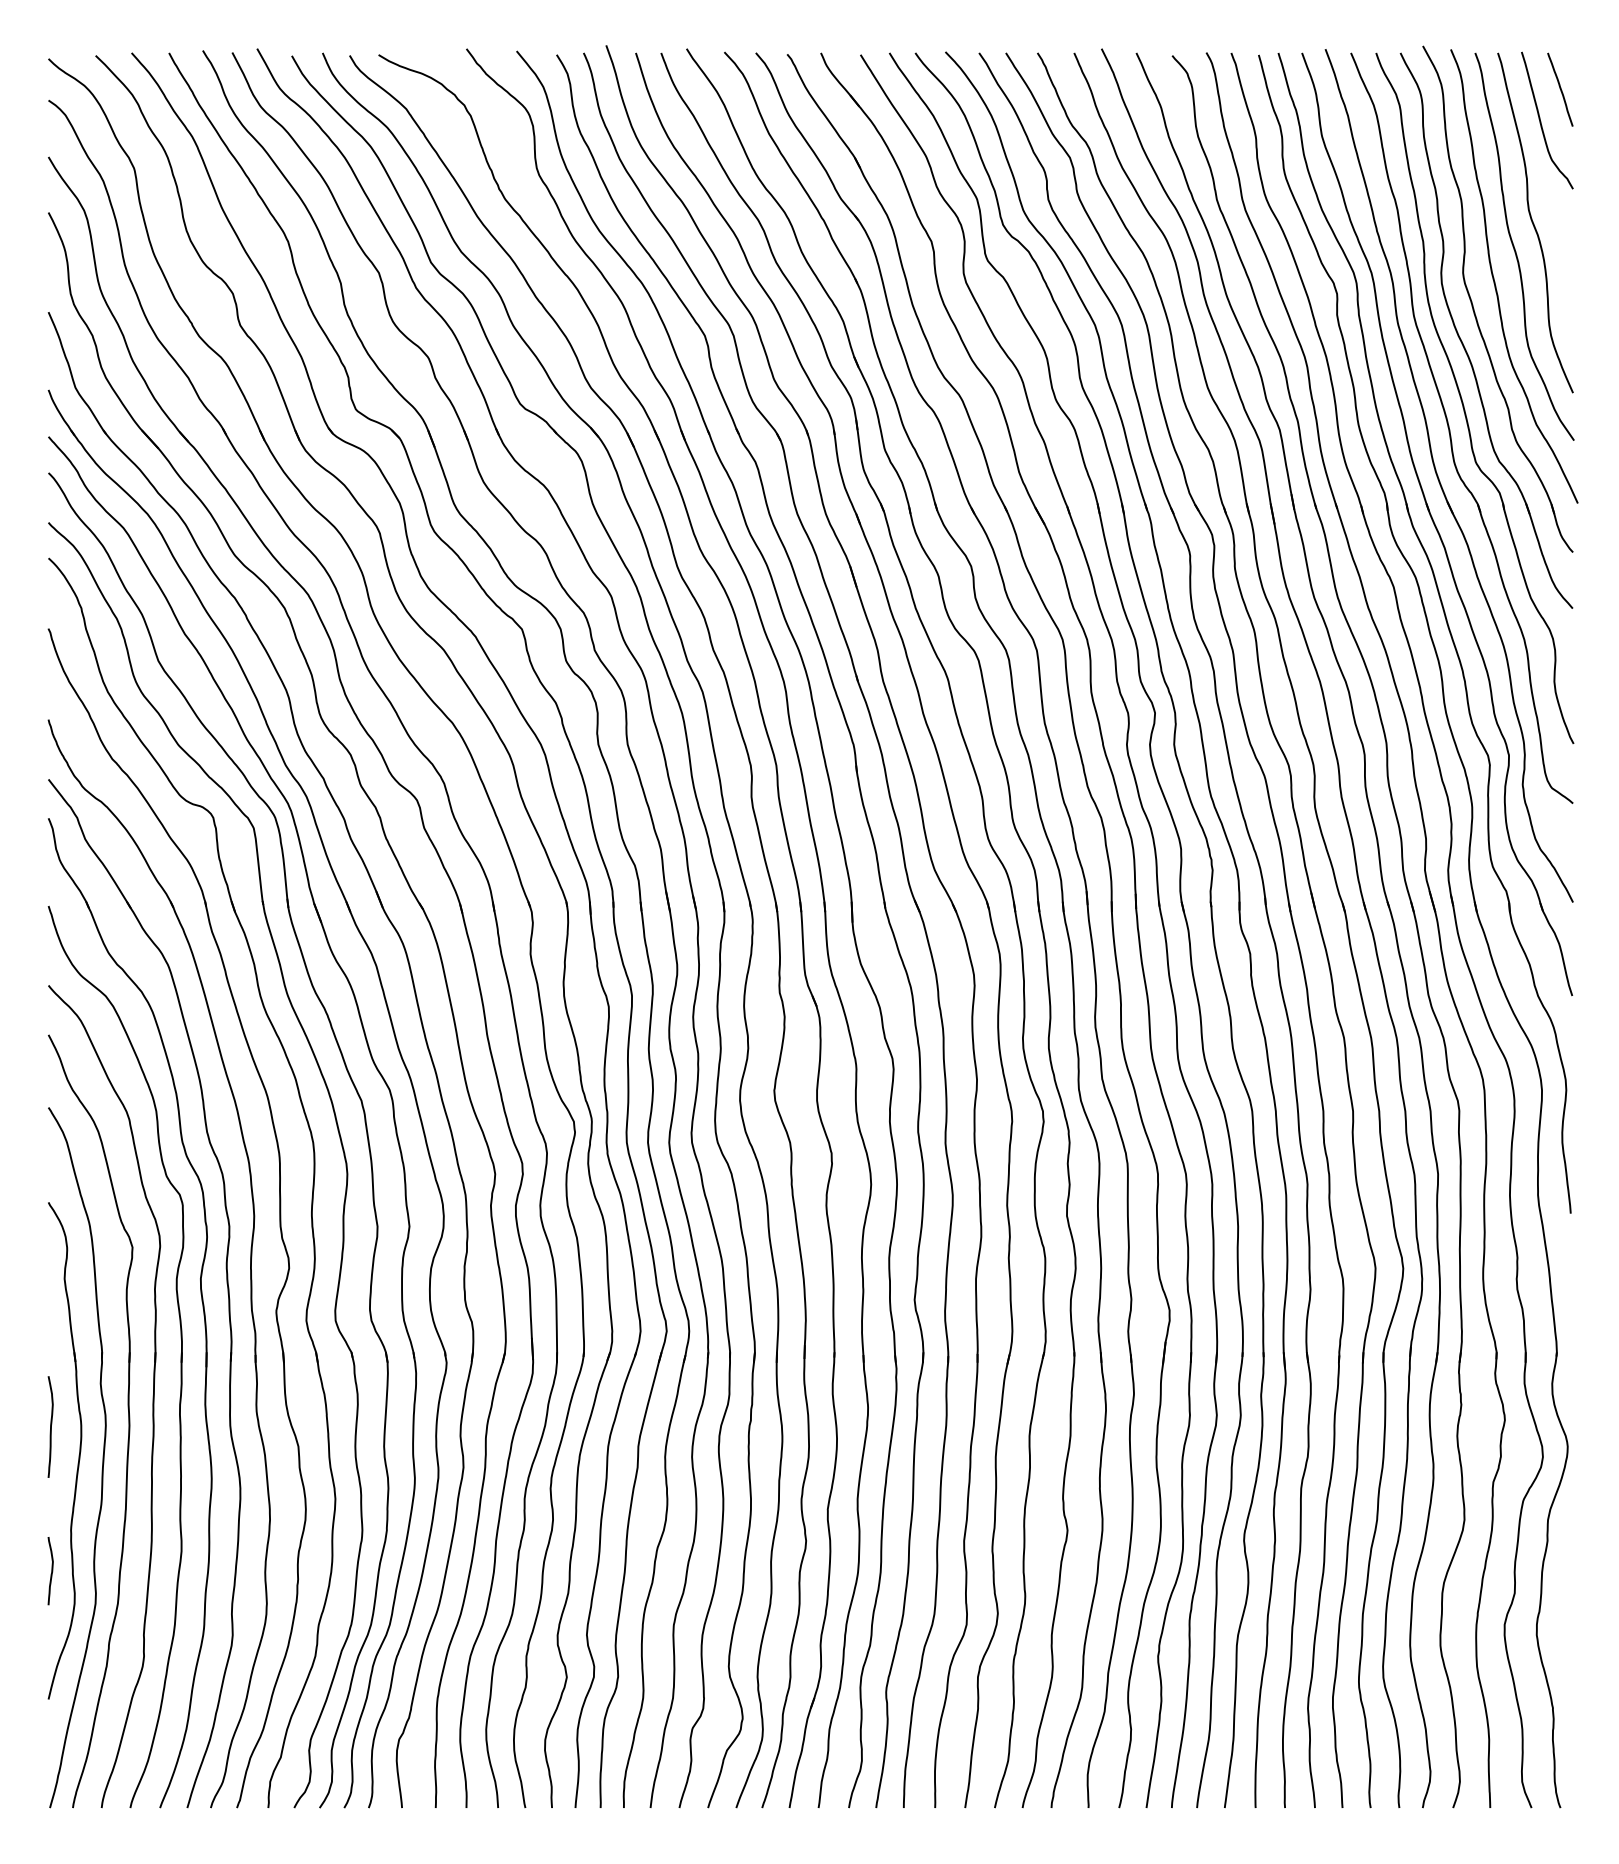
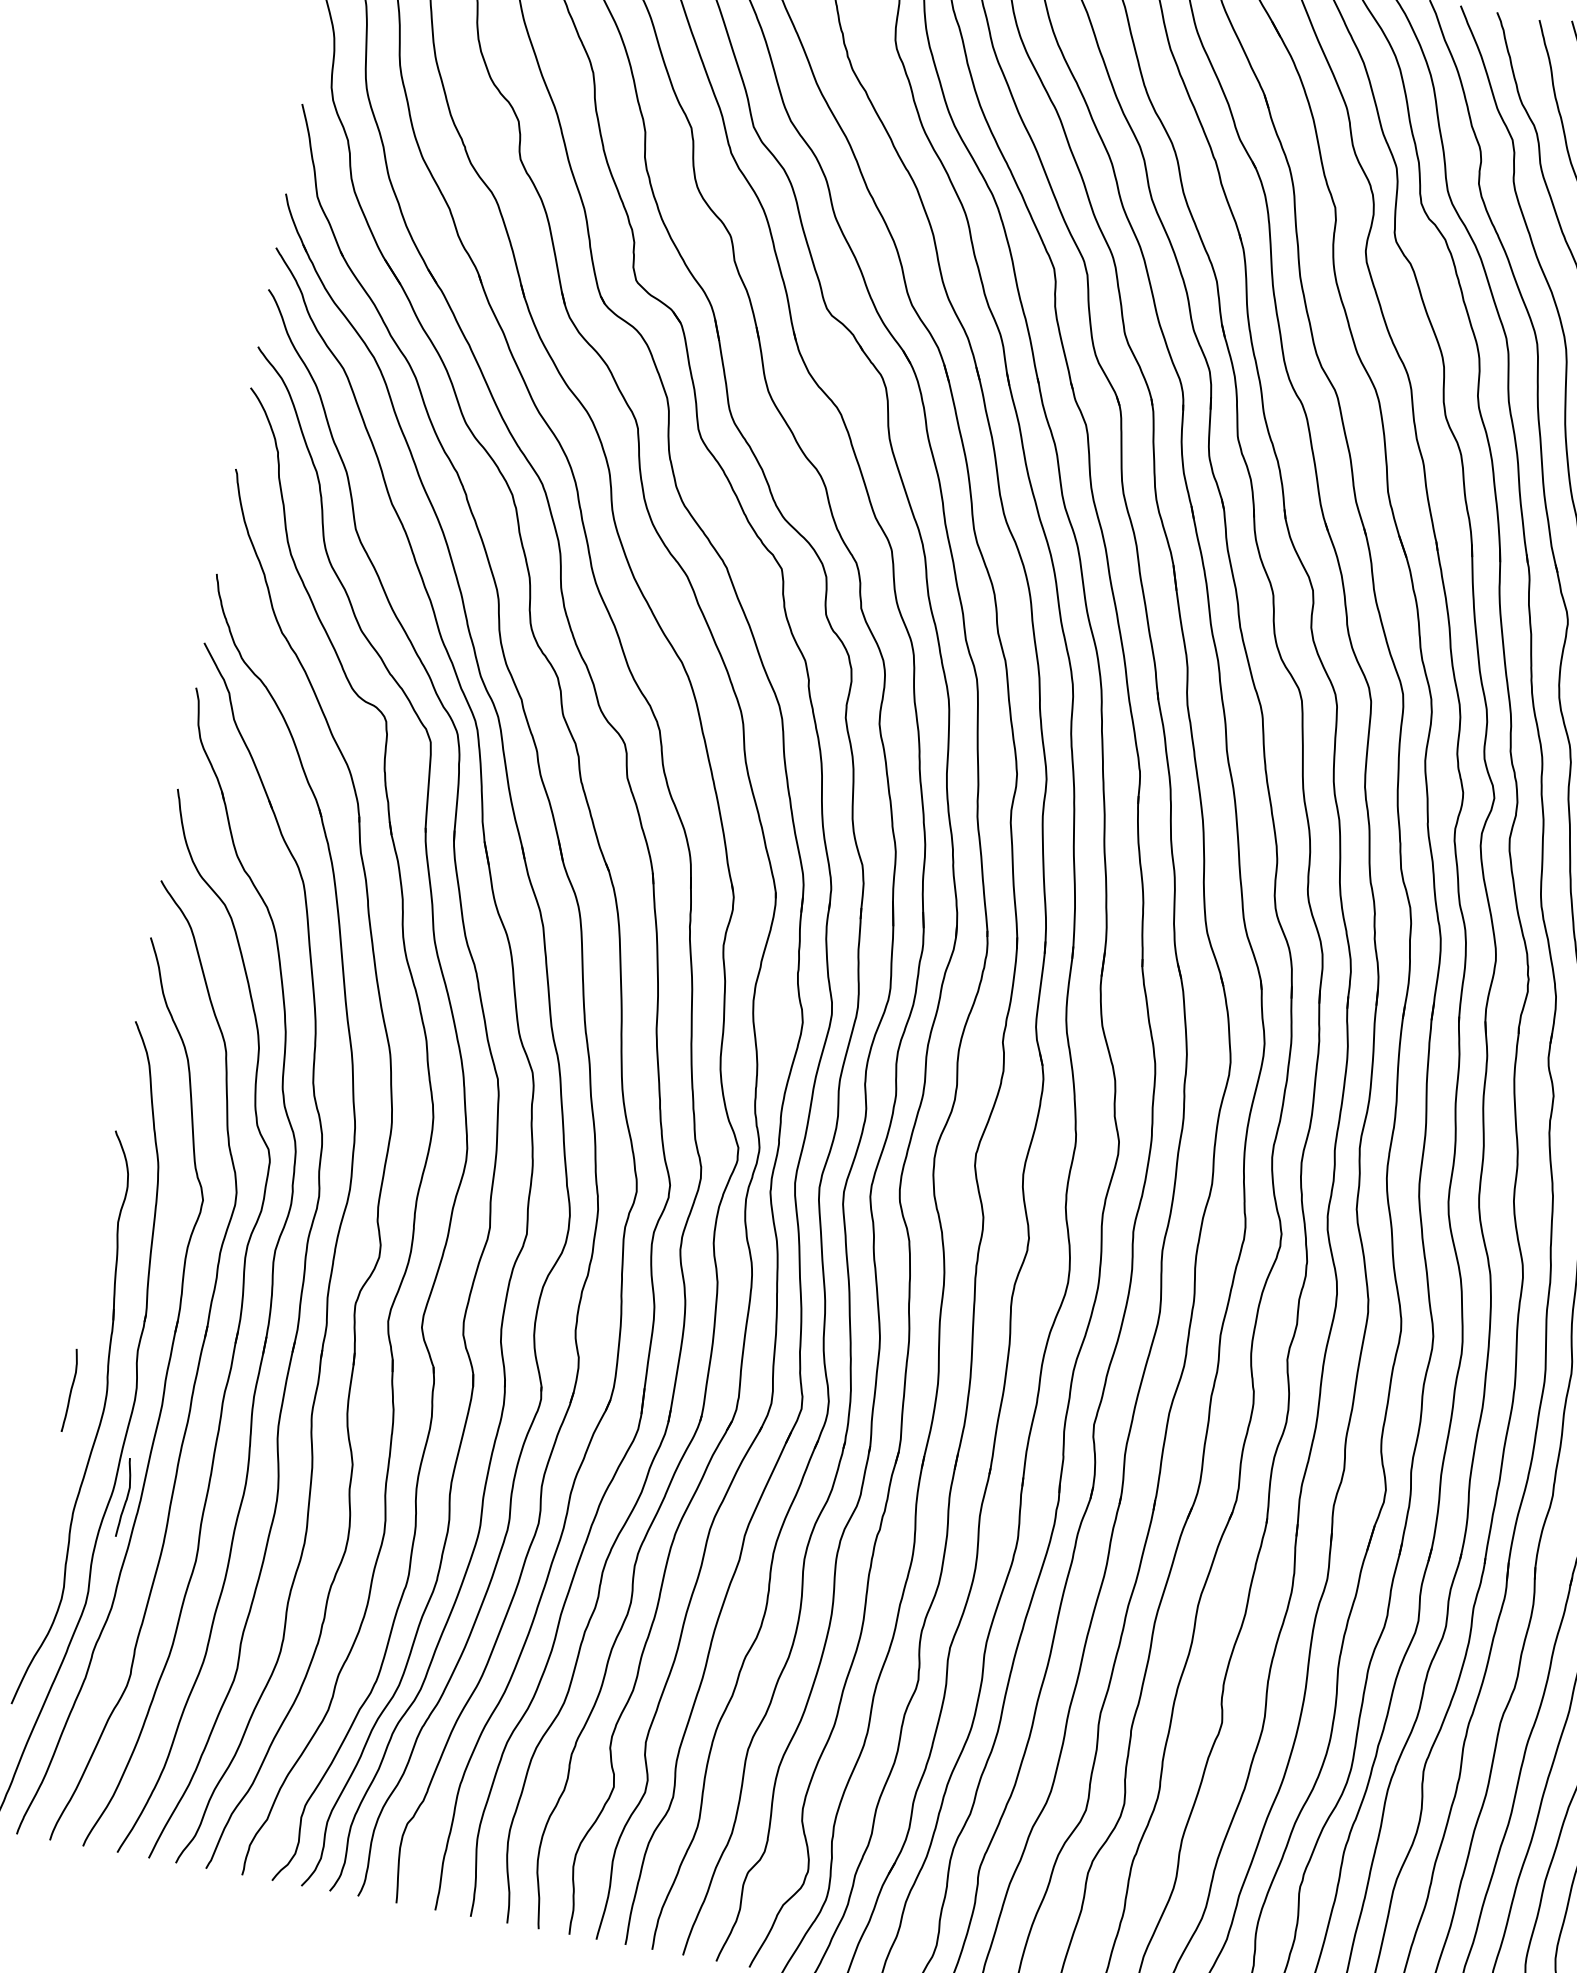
part: (50, 1426) -> (70, 1389), size x0.7
curve: (51, 1571) -> (126, 1498), moved

